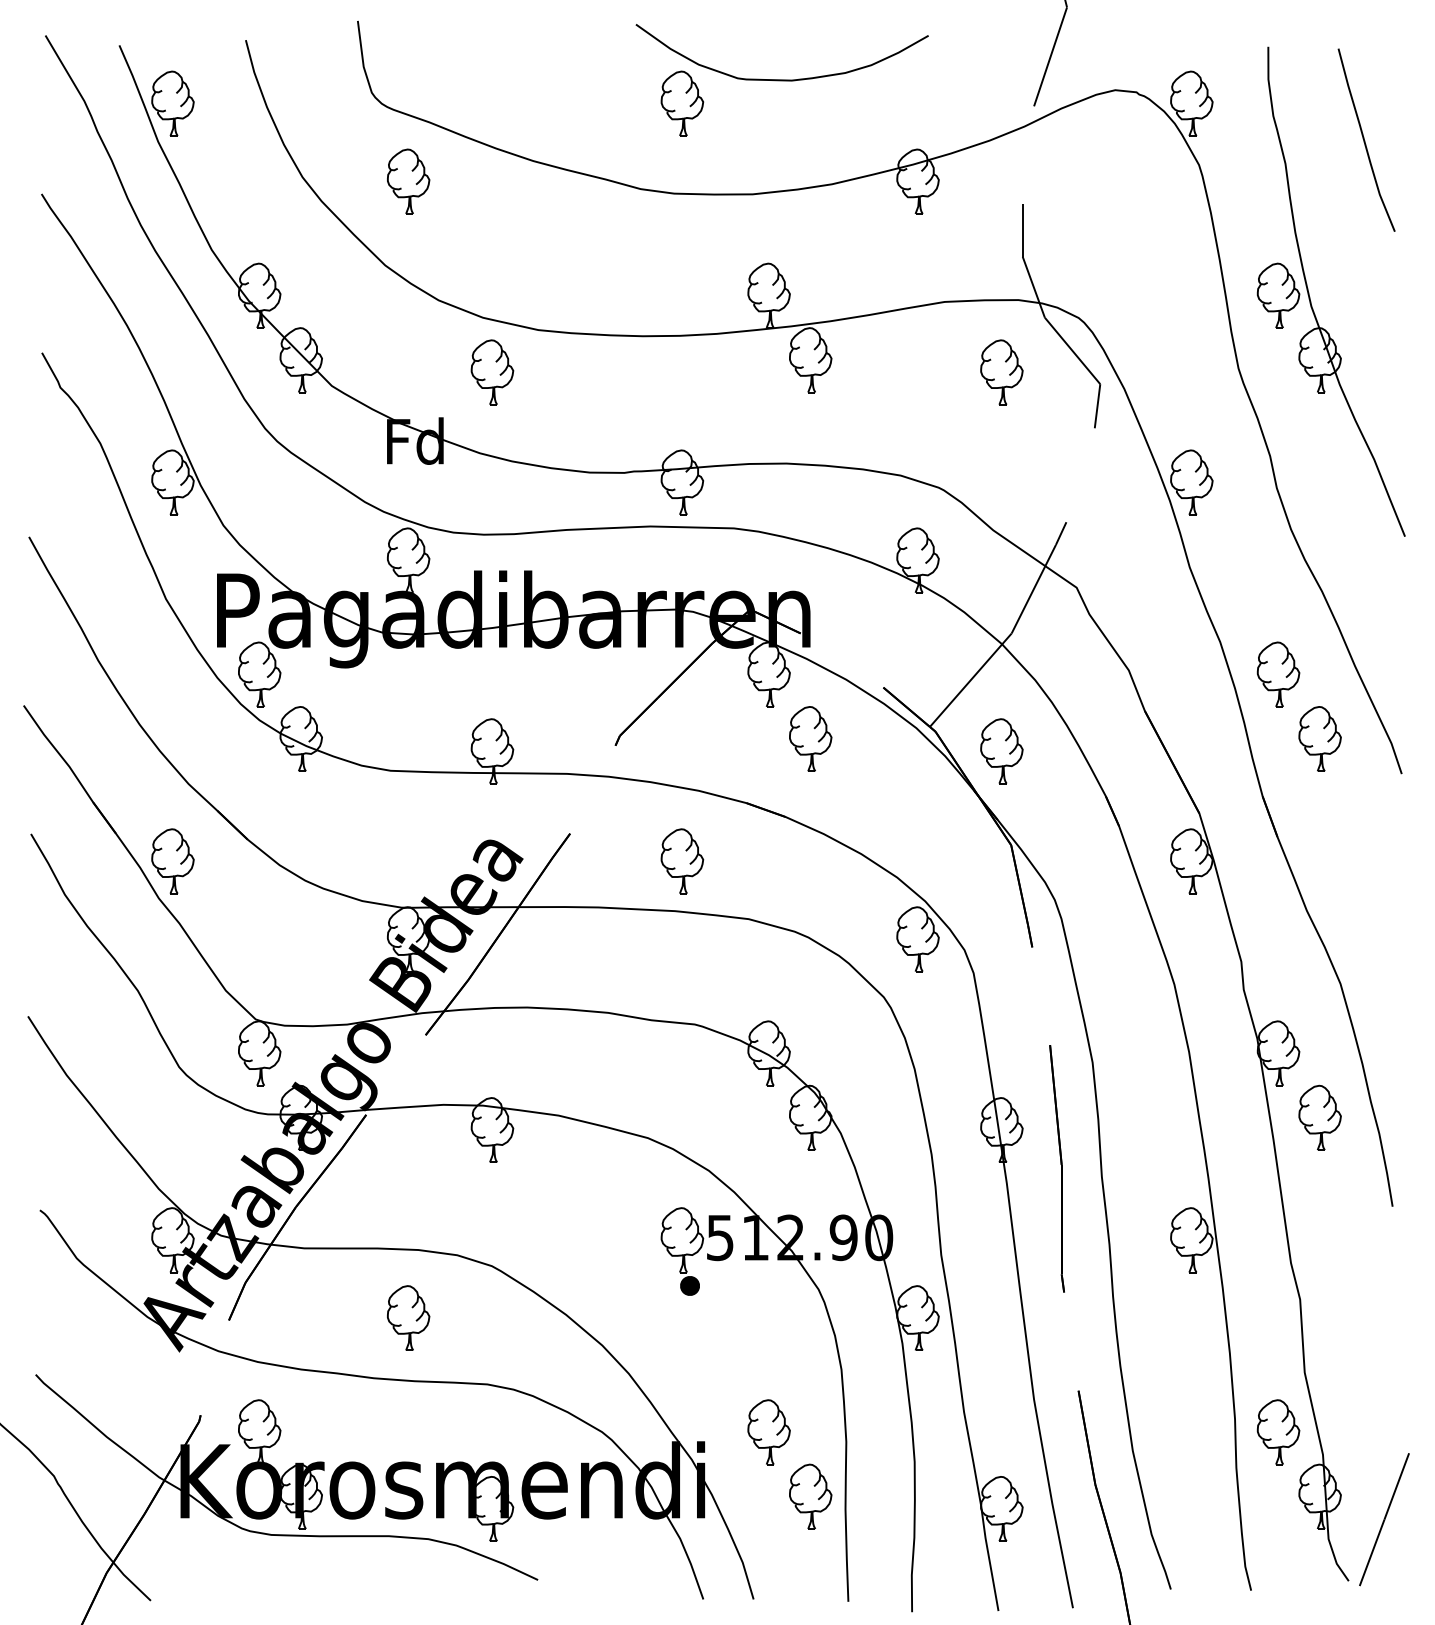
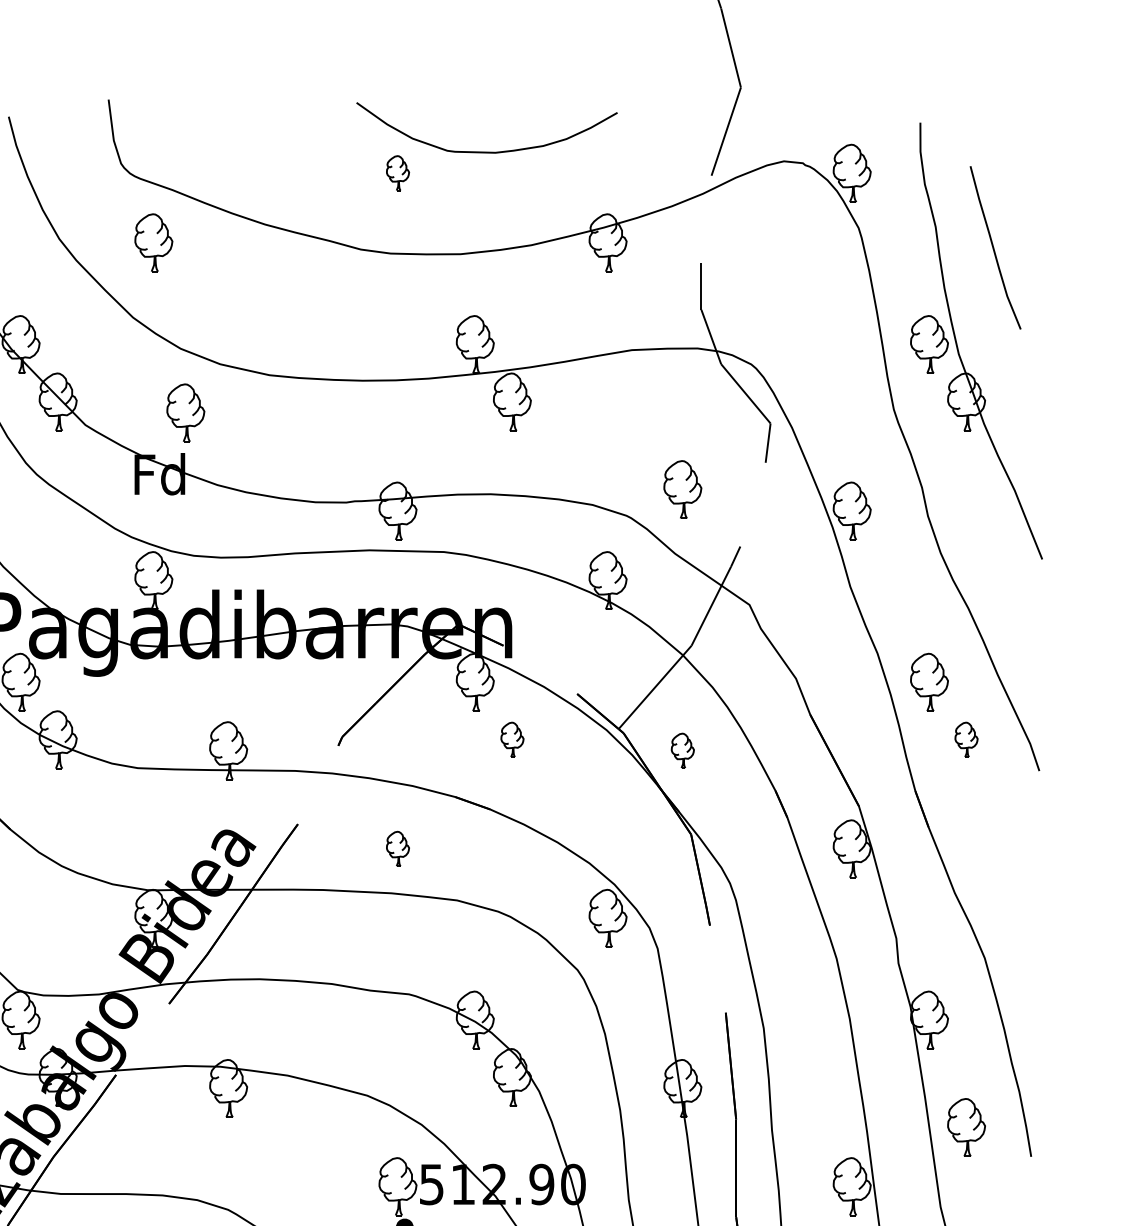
part: (682, 103) -> (398, 173), size x0.6
curve: (1365, 140) -> (994, 248), moved
part: (492, 372) -> (185, 413), moved
part: (1001, 372) -> (682, 489), moved
part: (810, 738) -> (512, 739), size x0.6
part: (1319, 738) -> (966, 739), size x0.6
part: (1001, 751) -> (682, 750), size x0.6
part: (682, 861) -> (398, 849), size x0.6
part: (1319, 1117) -> (966, 1127), moved

